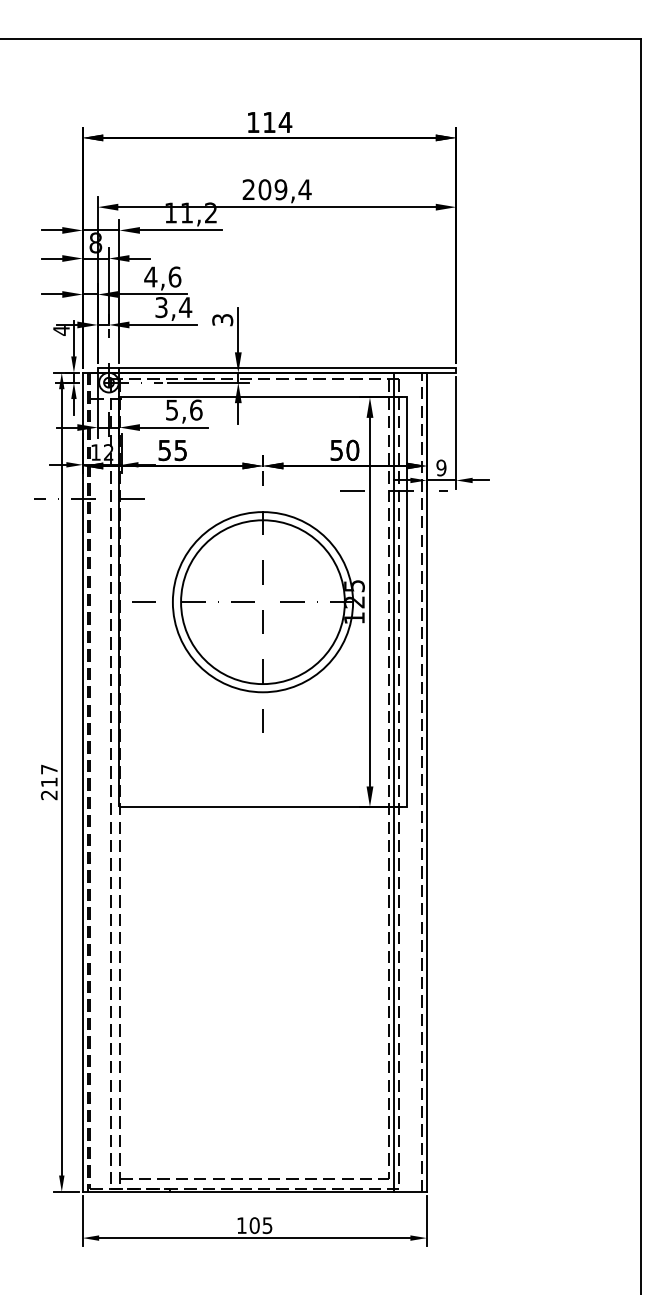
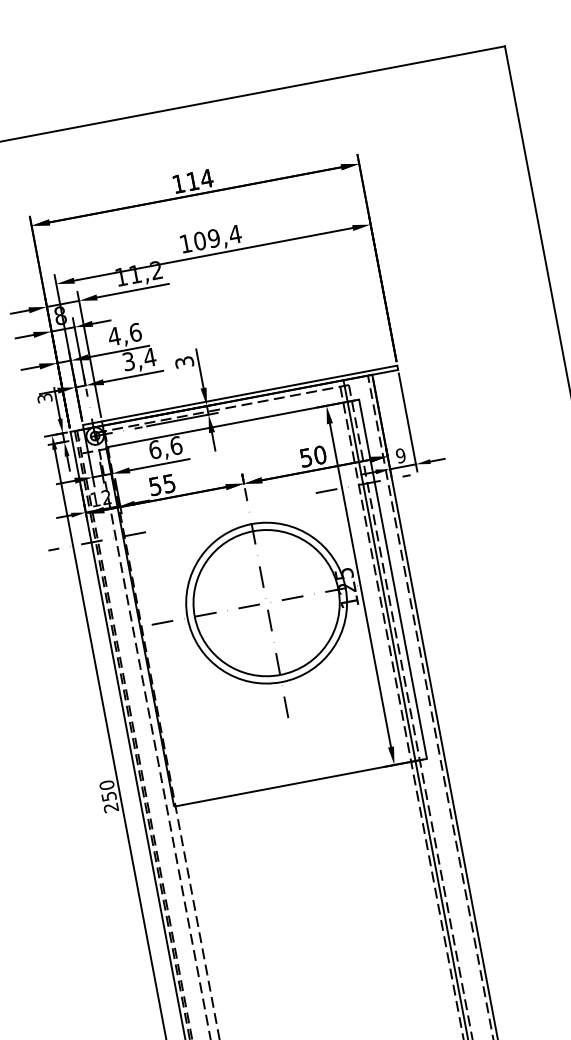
text: (248, 189) -> (185, 243), 209,4 -> 109,4
text: (61, 330) -> (44, 398), 4 -> 3
text: (172, 409) -> (155, 449), 5,6 -> 6,6
text: (48, 775) -> (107, 790), 217 -> 250

